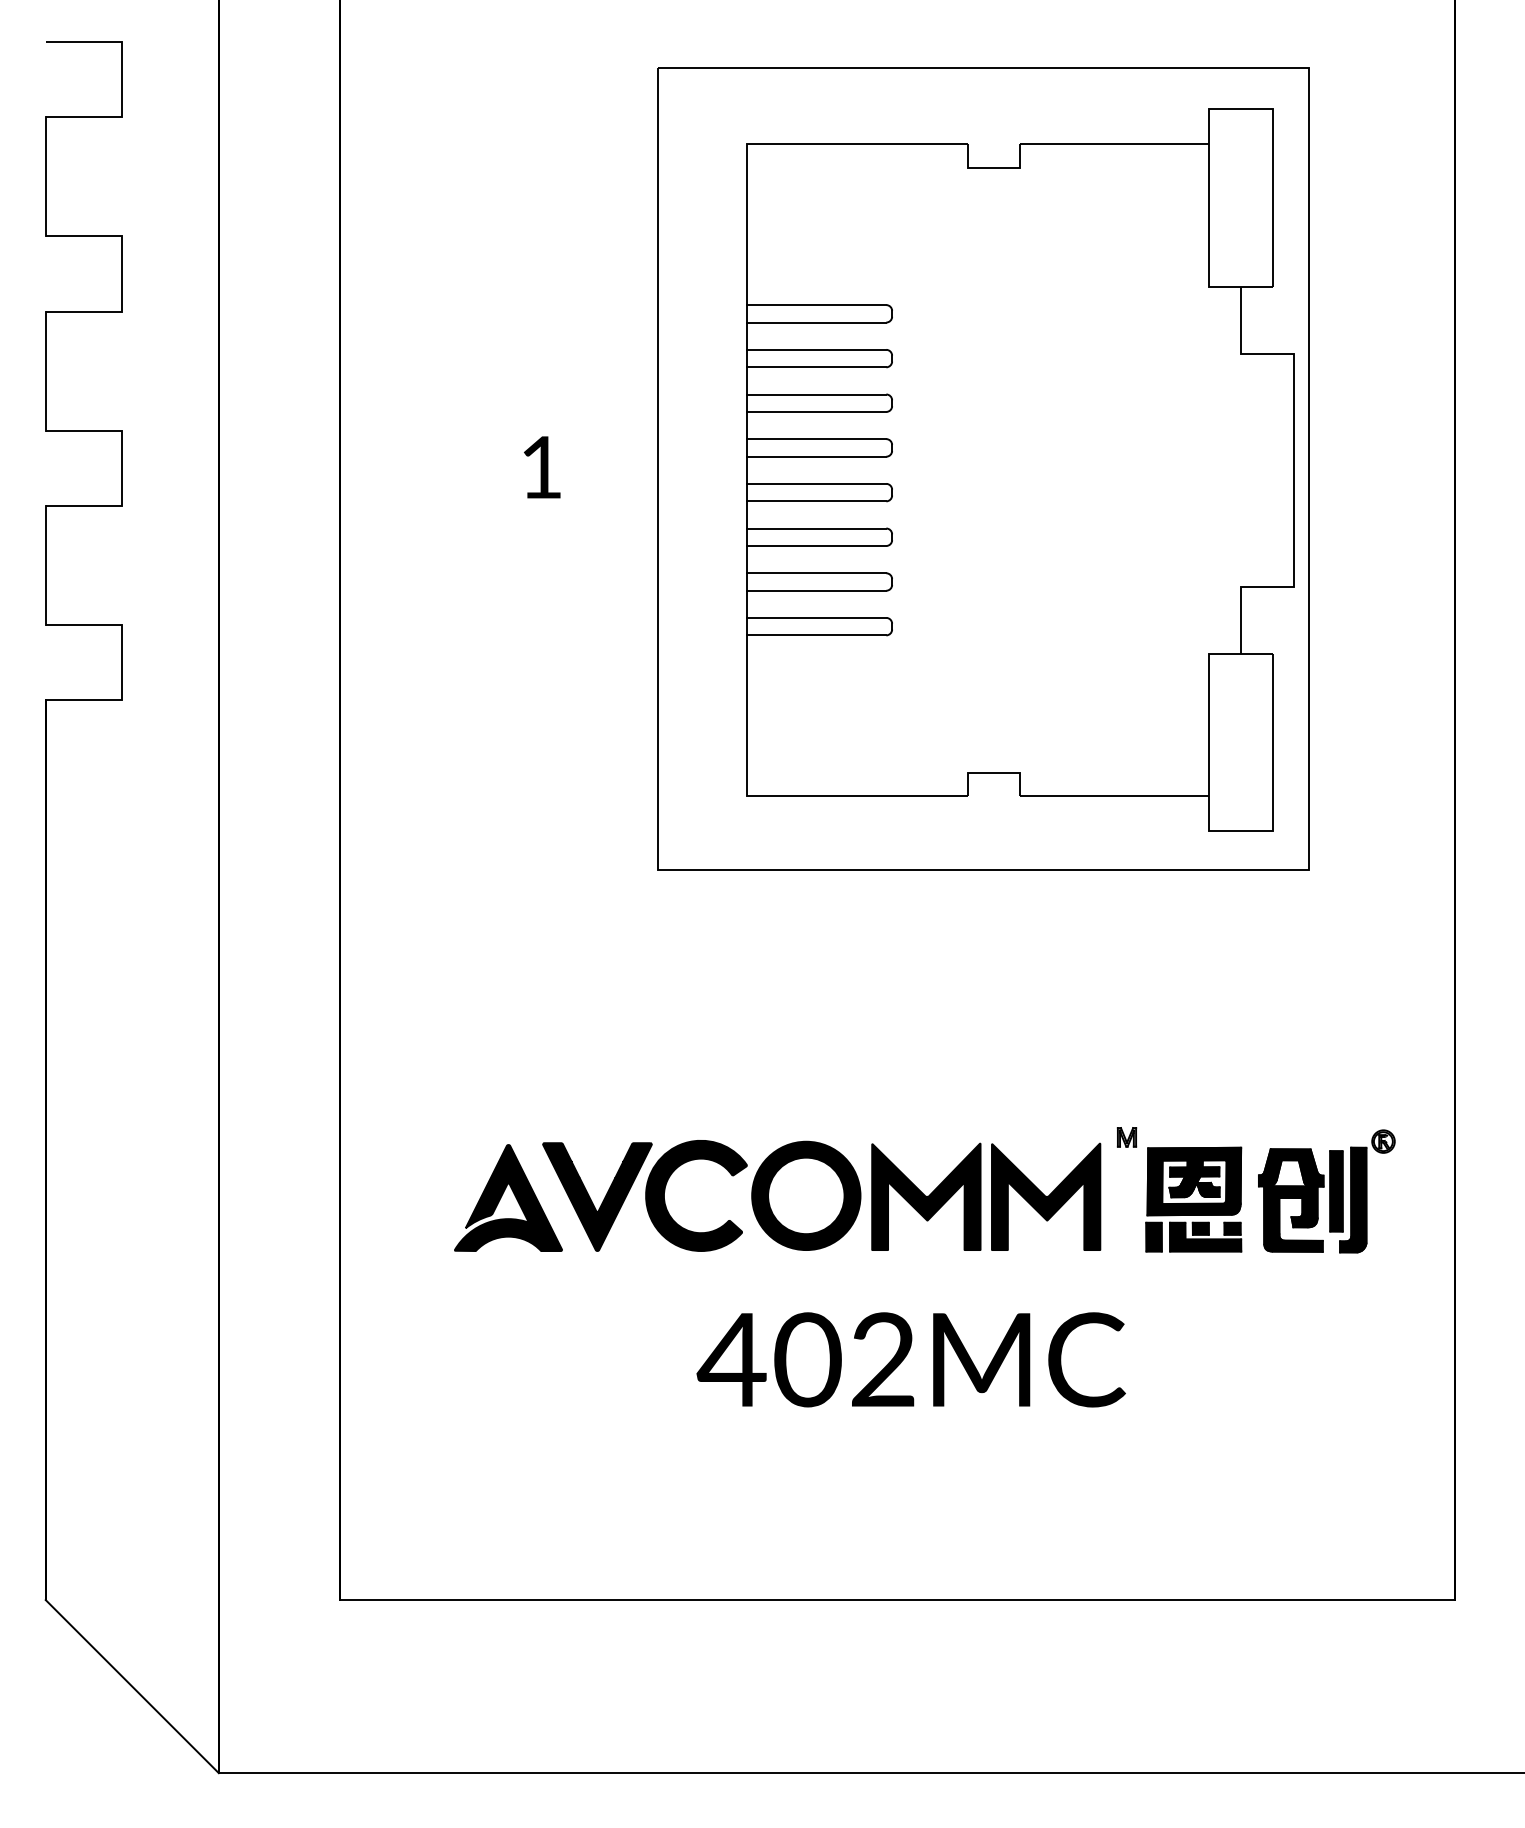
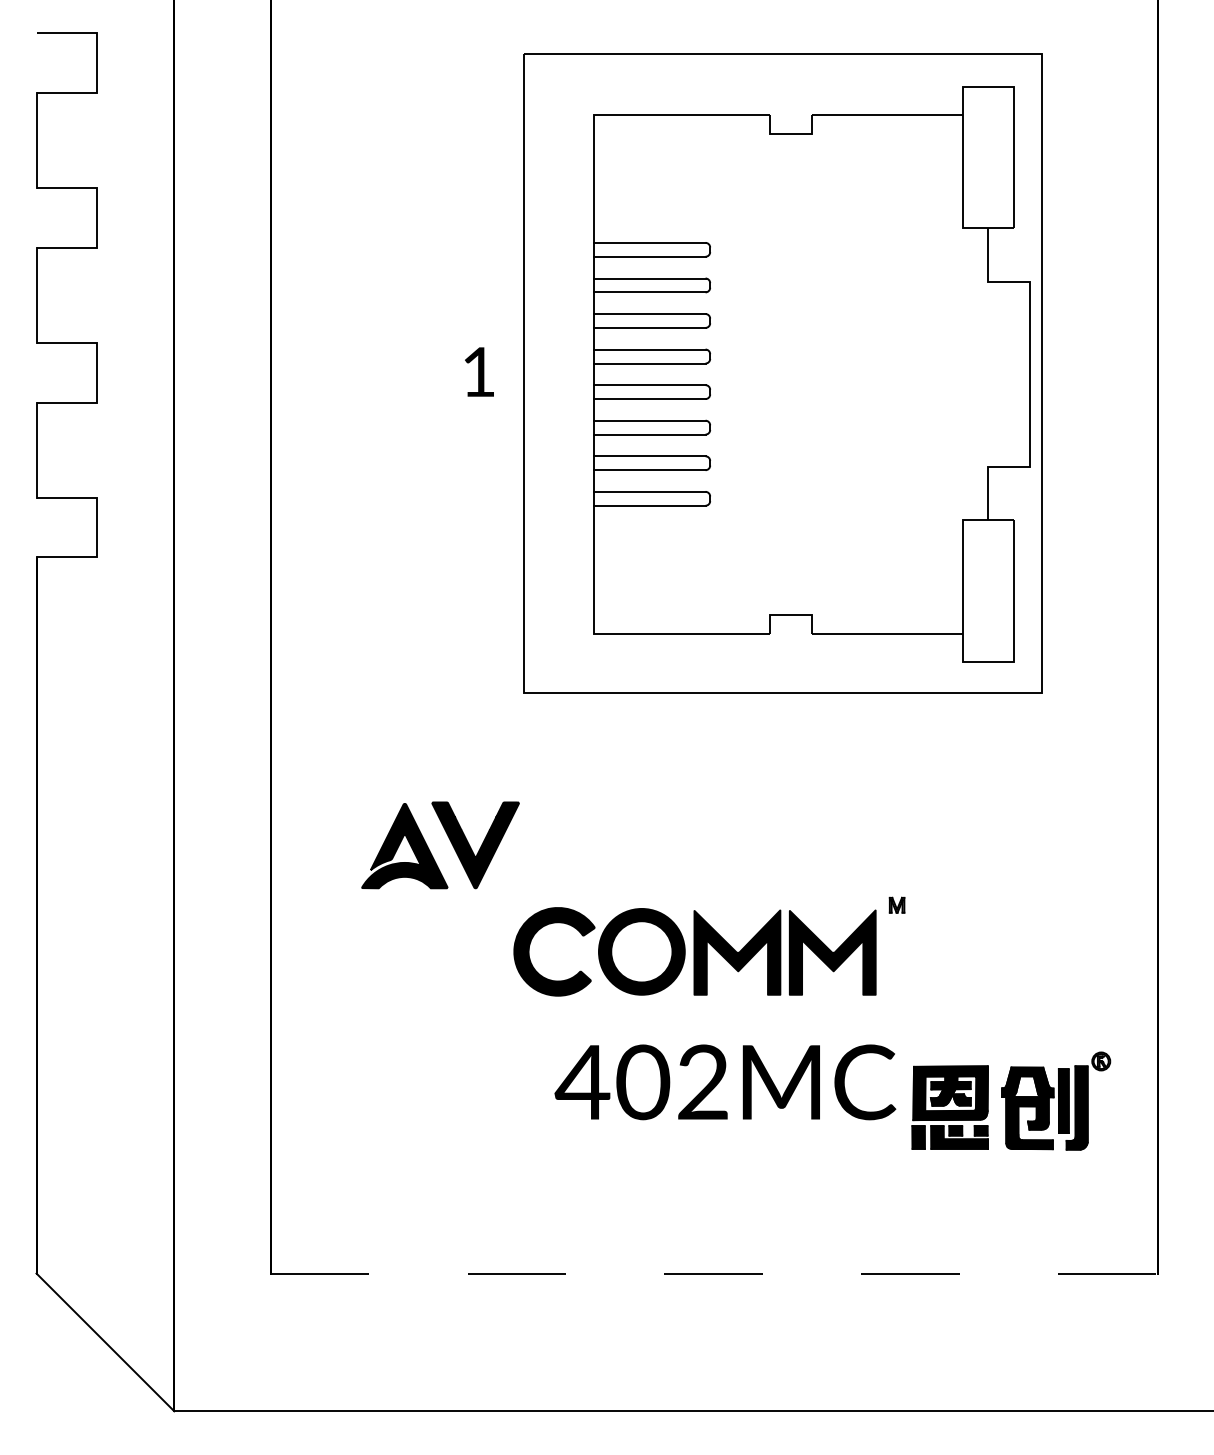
text: (542, 467) -> (479, 372), moved
part: (565, 1191) -> (450, 840), moved
part: (1270, 1191) -> (1011, 1101), moved
line: (897, 1600) -> (714, 1273), solid -> dashed

